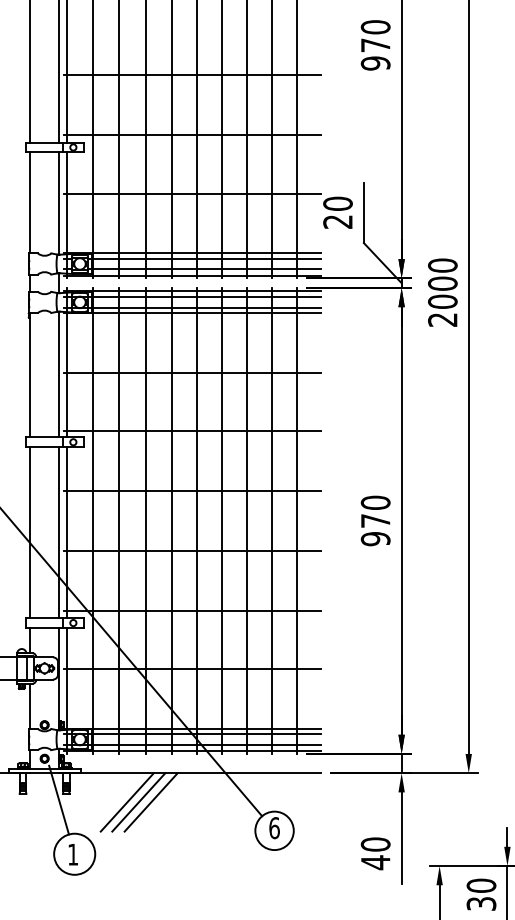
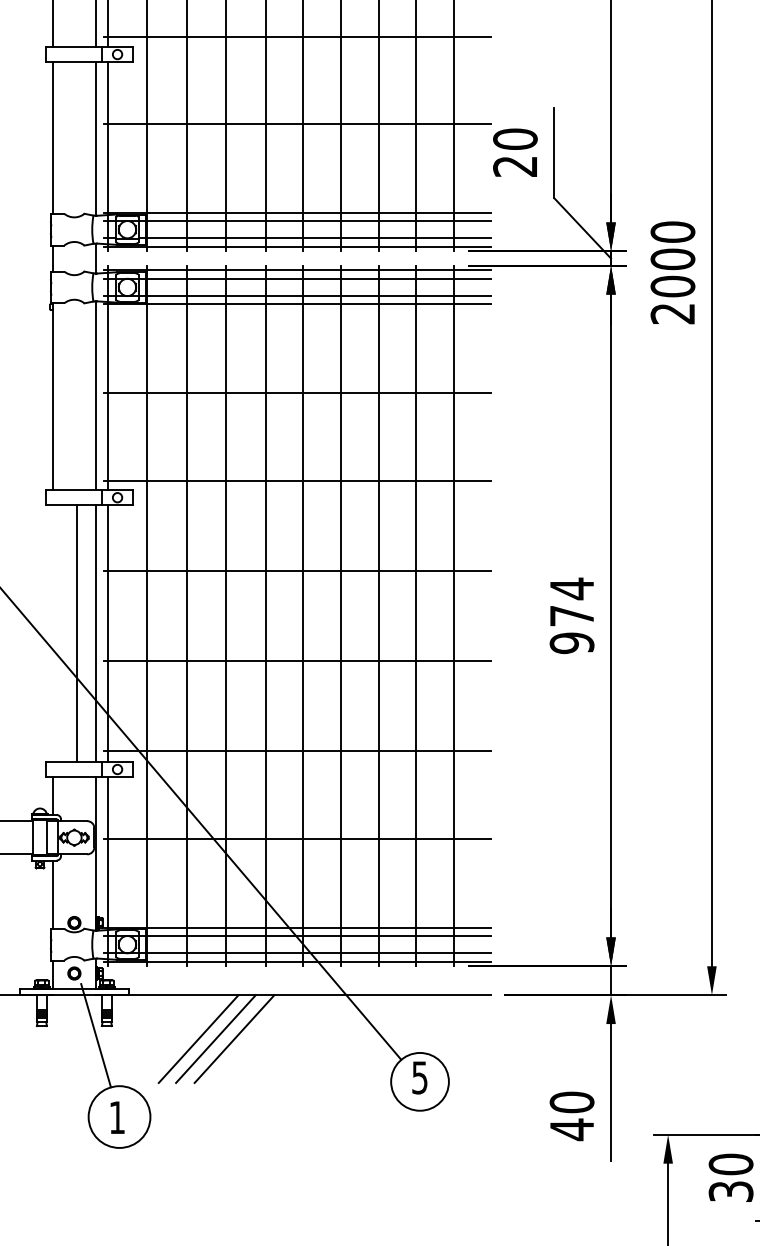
text: (375, 502) -> (571, 588), 970 -> 974
line: (30, 532) -> (77, 633), moved
text: (274, 828) -> (419, 1078), 6 -> 5

